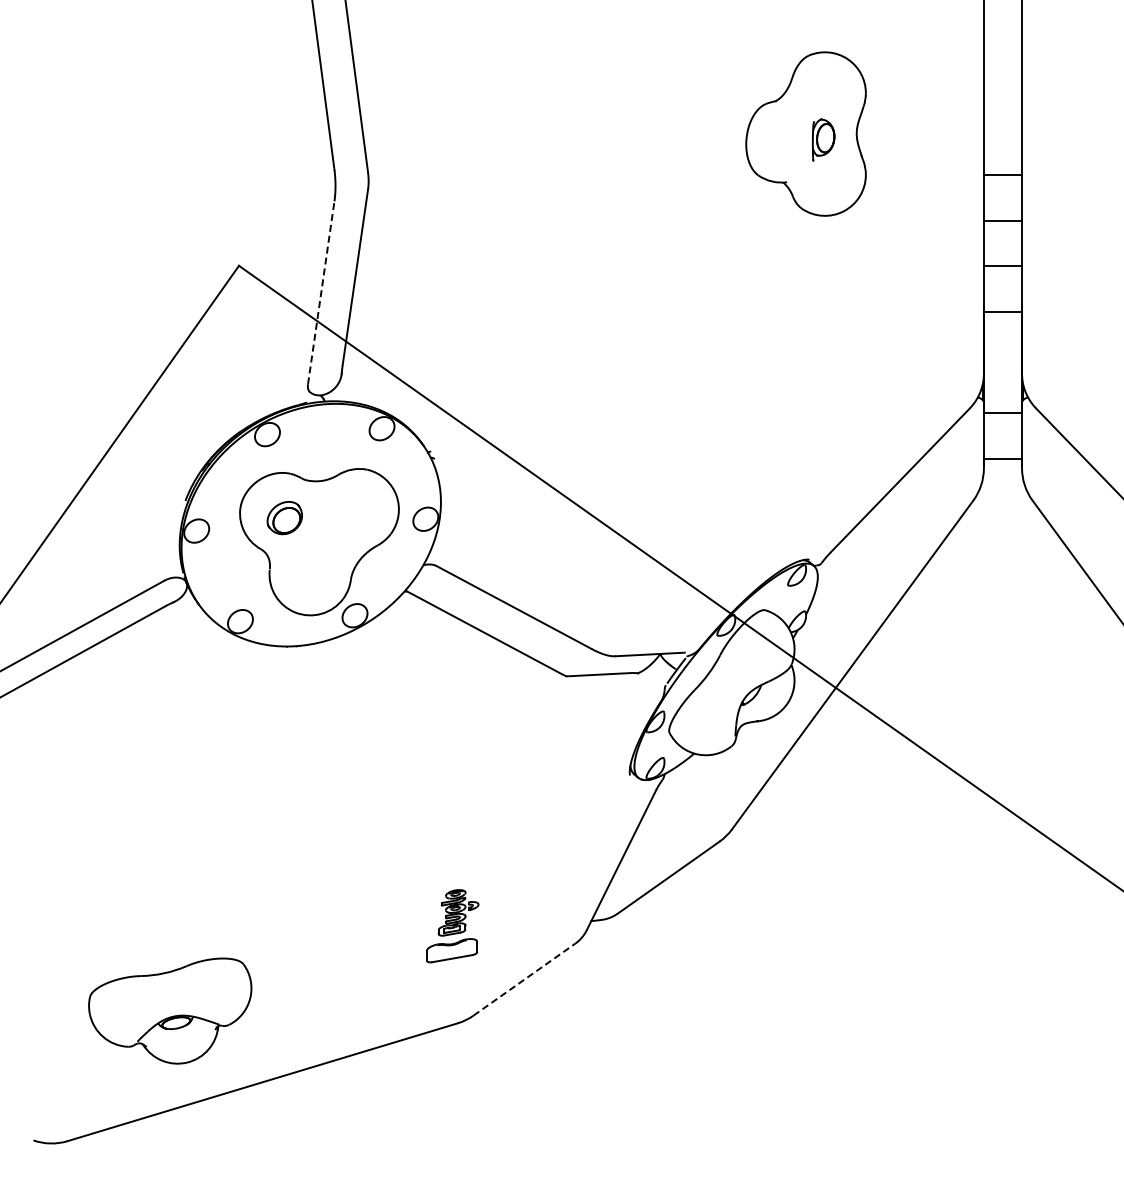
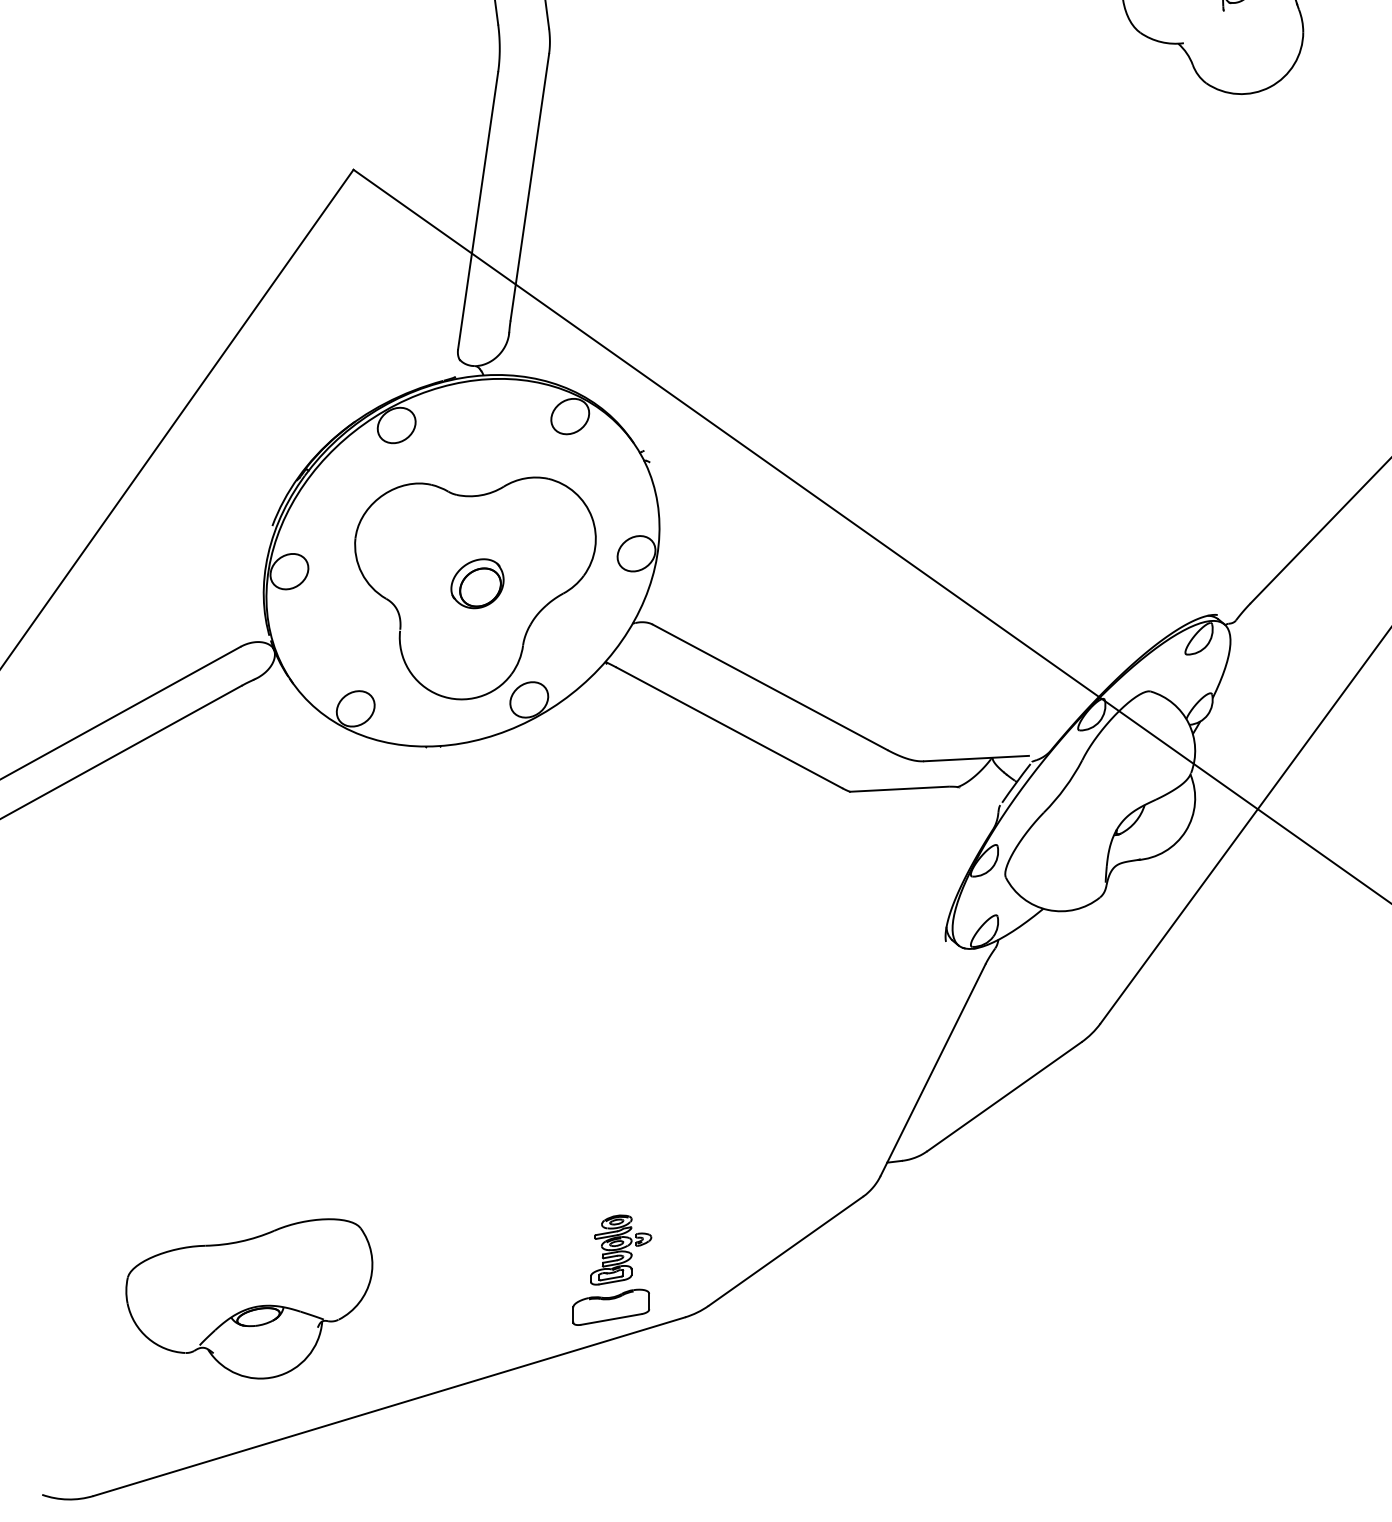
line: (321, 292) -> (478, 210), dashed -> solid
part: (284, 518) -> (477, 584), moved
part: (452, 926) -> (611, 1270), moved
line: (524, 979) -> (786, 1251), dashed -> solid

